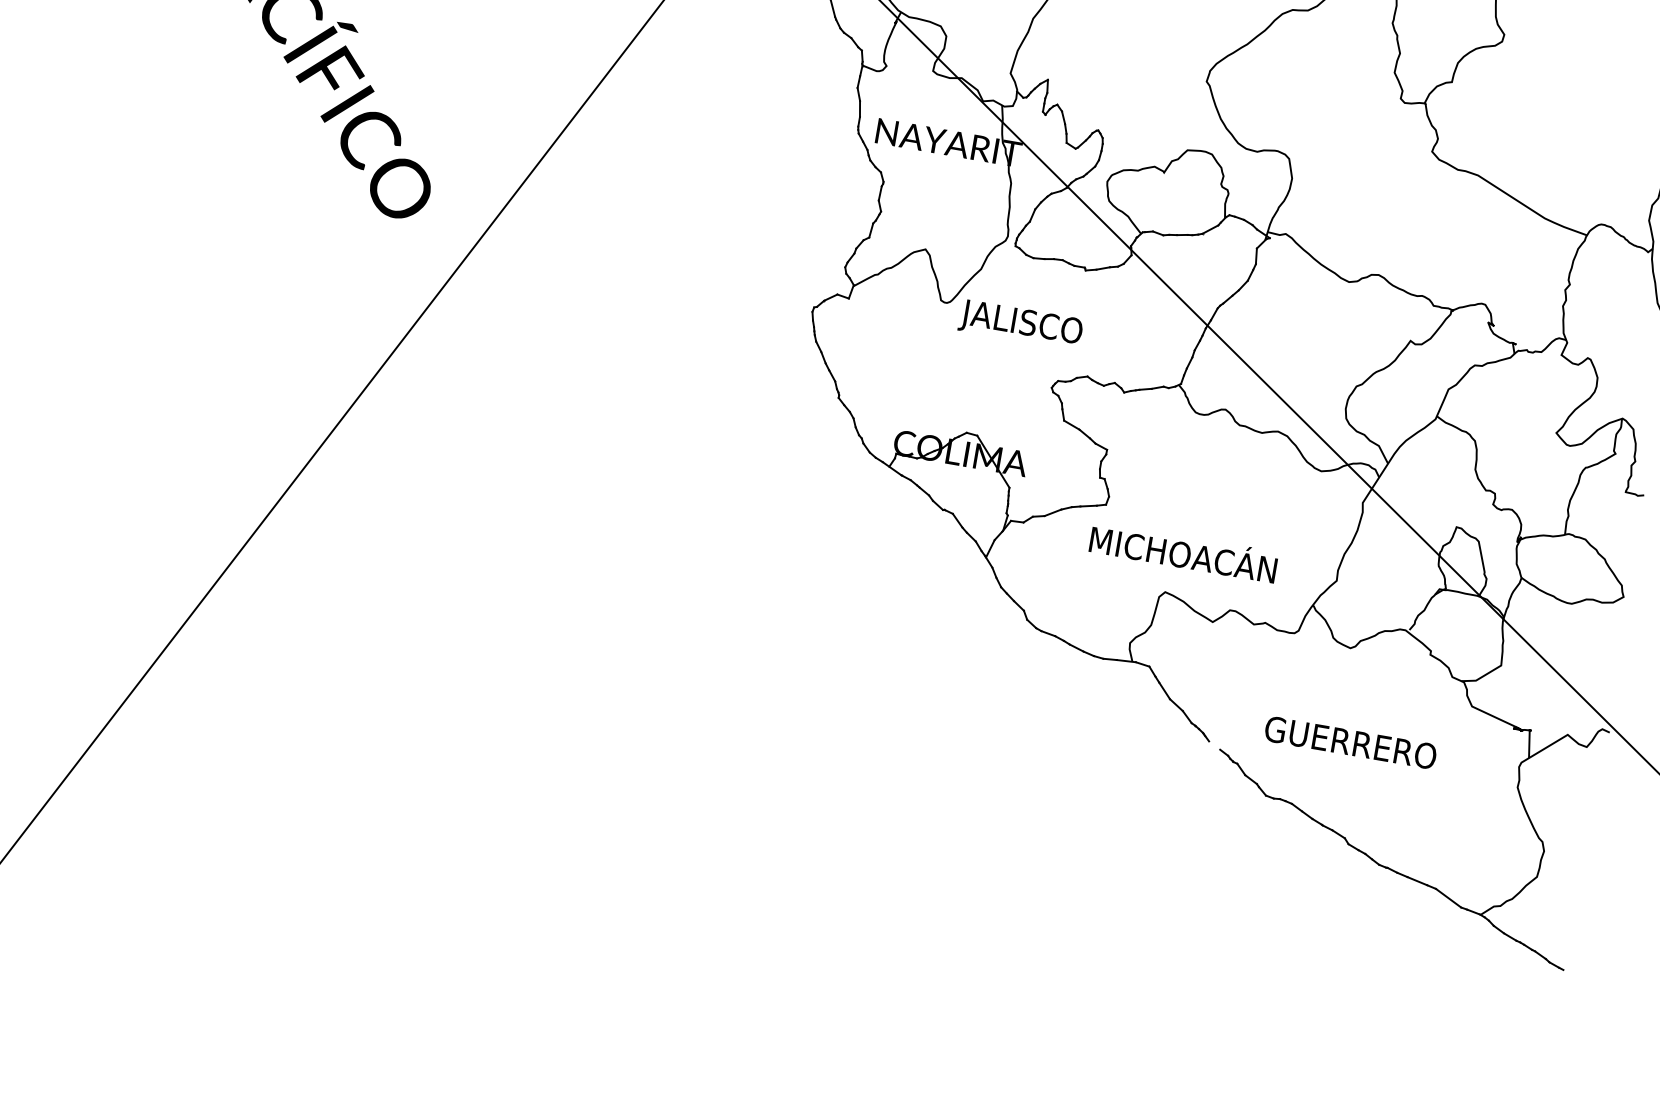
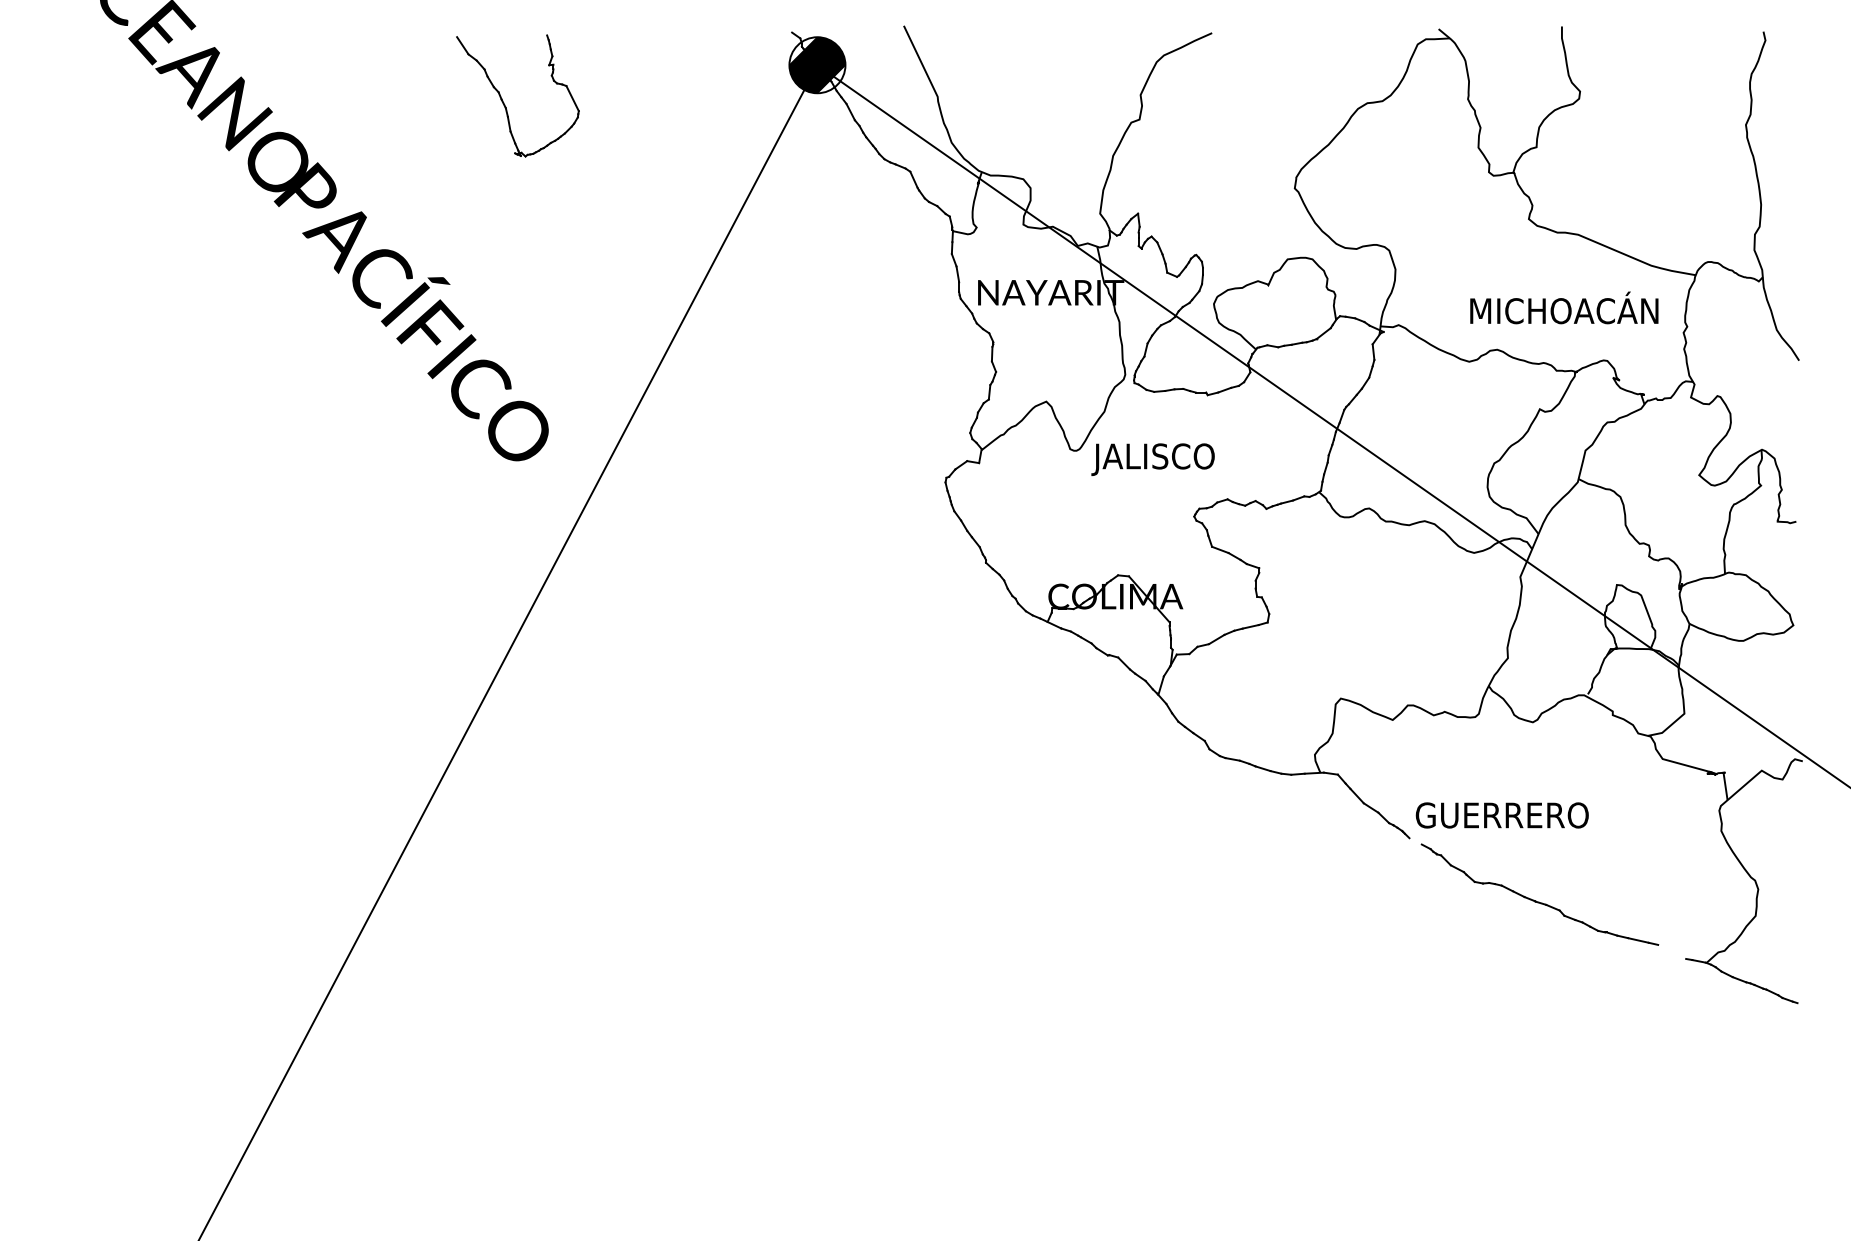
text: (1184, 551) -> (1564, 307), moved
text: (1349, 742) -> (1501, 815), moved
line: (1449, 897) -> (1672, 951), removed

